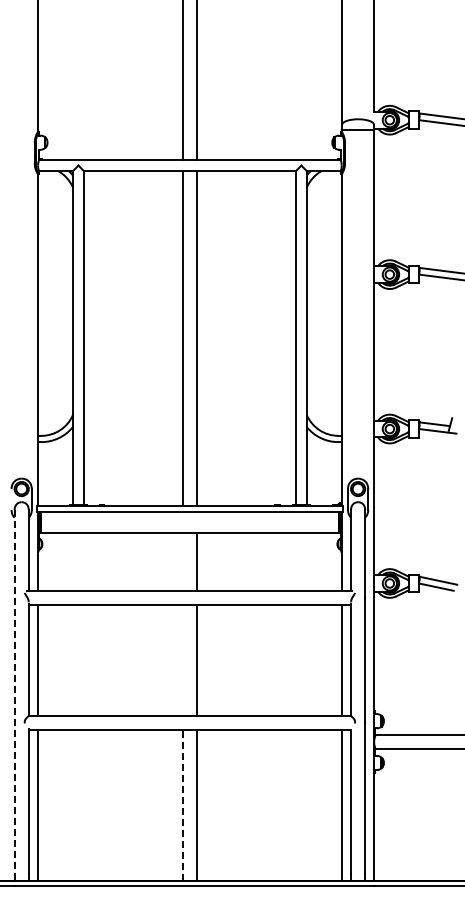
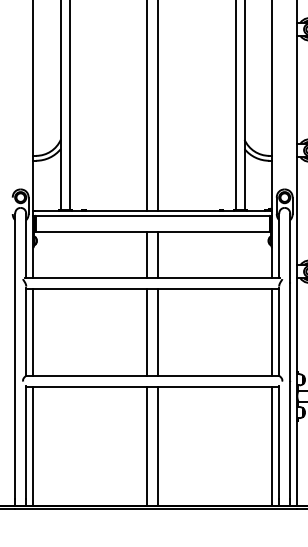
line: (182, 561) -> (146, 254), added
line: (182, 660) -> (146, 332), added
line: (14, 691) -> (15, 356), dashed -> solid
line: (182, 805) -> (146, 445), dashed -> solid

